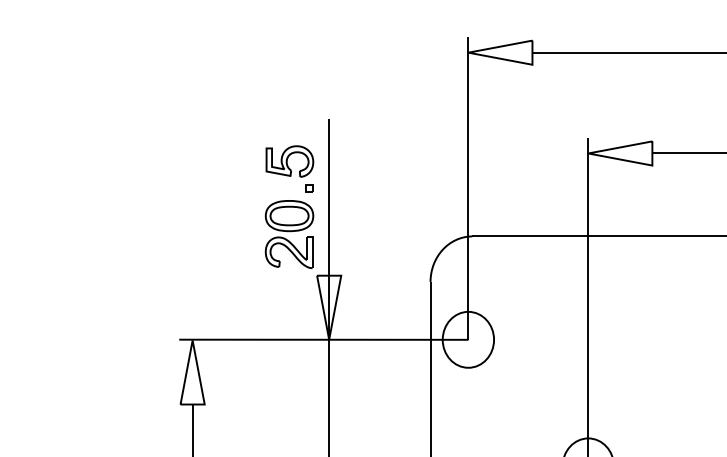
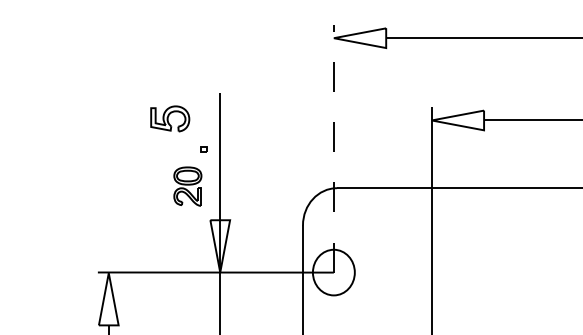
part: (289, 161) -> (169, 118), moved
line: (468, 188) -> (333, 149), solid -> dashed
part: (289, 234) -> (187, 186), size x0.7

